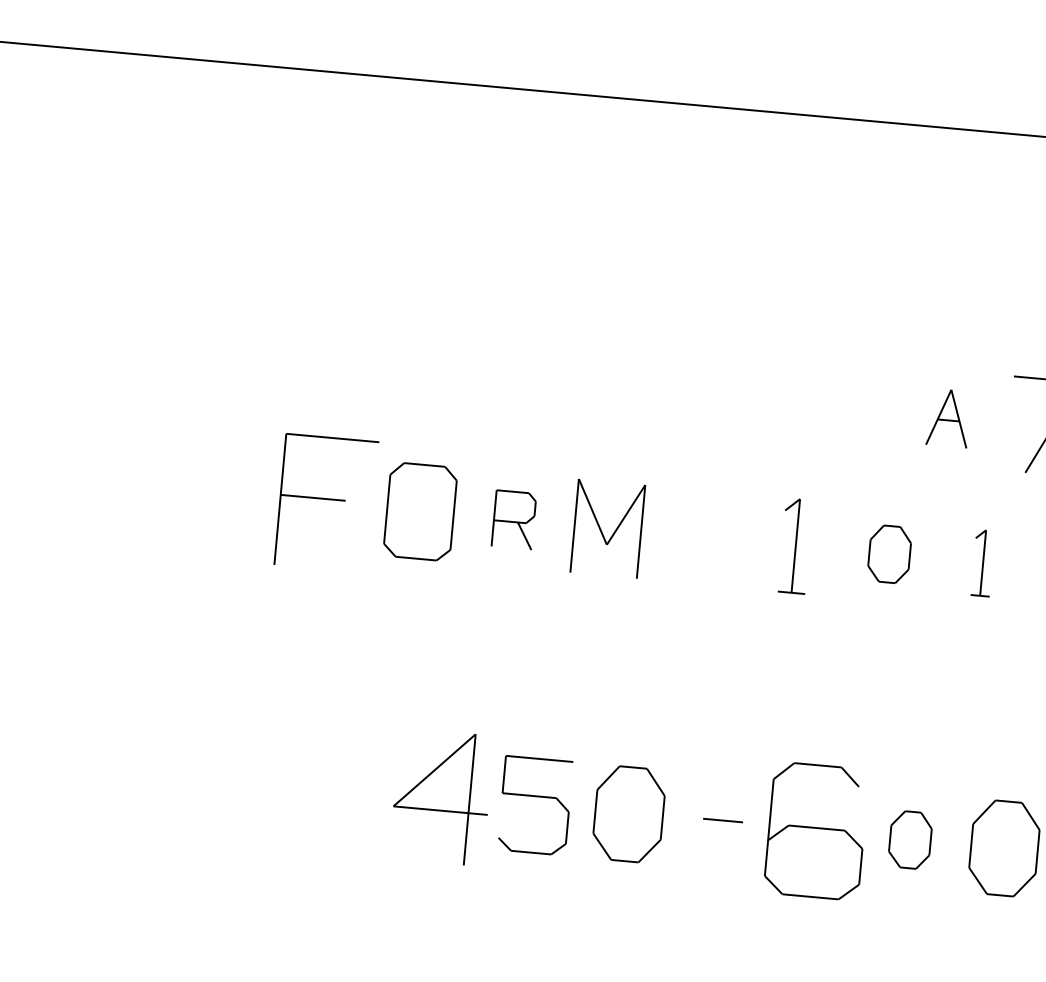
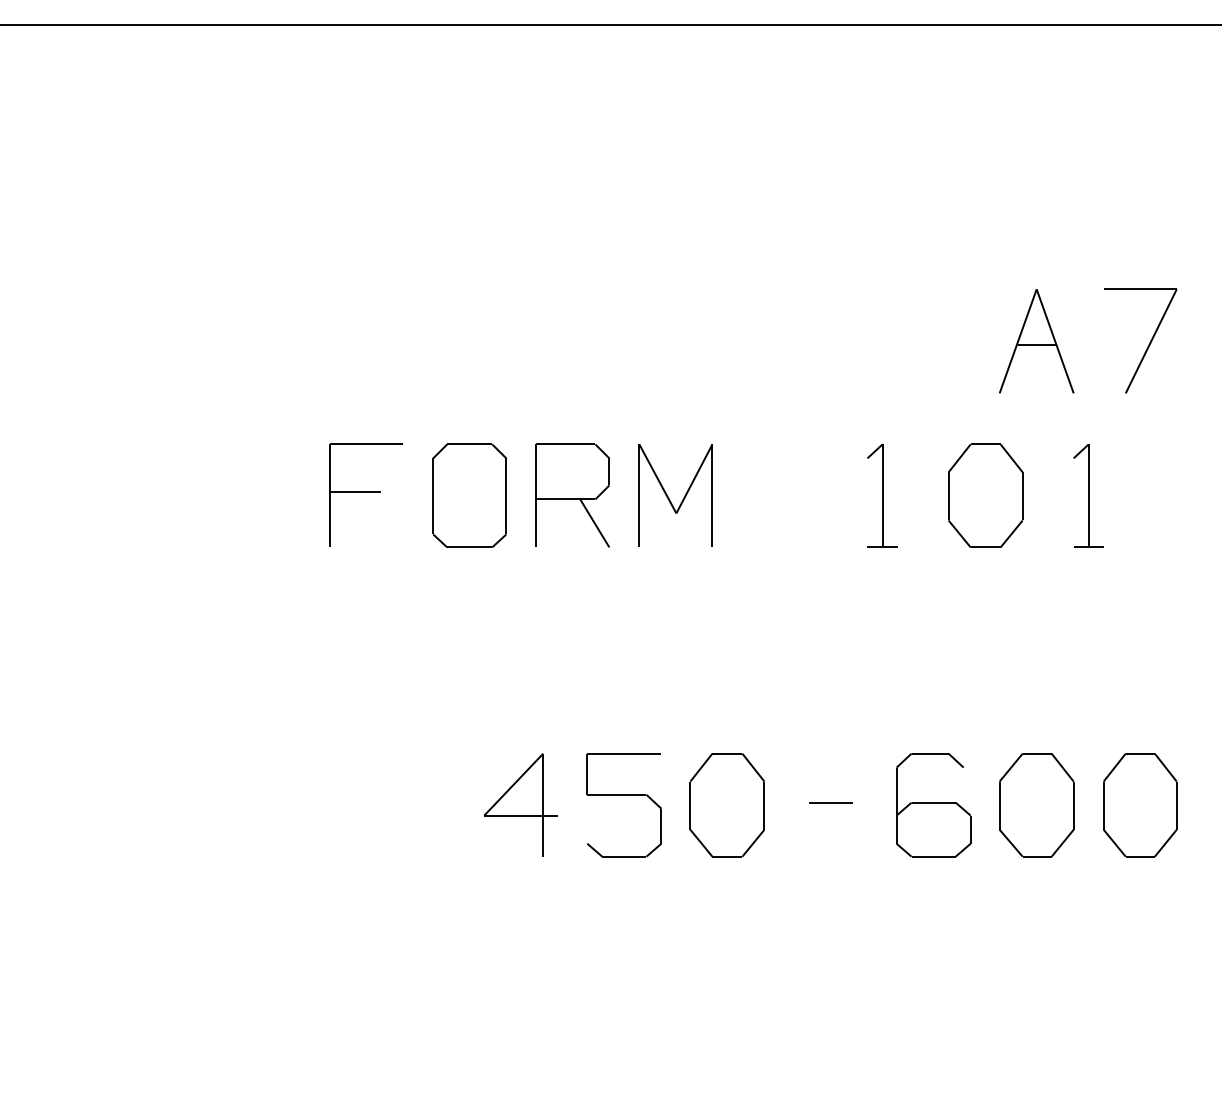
part: (948, 418) -> (1036, 341), size x1.67
part: (325, 501) -> (365, 494), size x0.71
part: (513, 519) -> (572, 495), size x1.67
part: (889, 554) -> (985, 495), size x1.67
part: (983, 562) -> (1088, 495), size x1.43
part: (441, 796) -> (520, 804), size x0.71
part: (816, 831) -> (933, 805), size x0.71
part: (910, 840) -> (1036, 805), size x1.67

